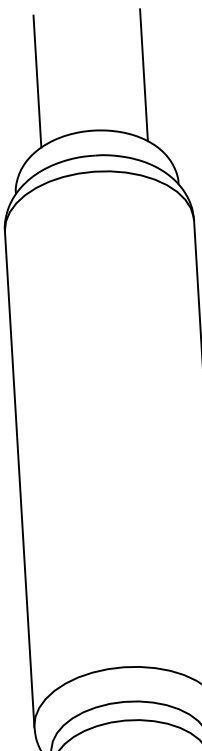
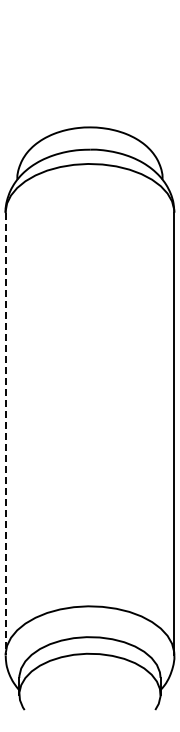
line: (143, 74) -> (137, 80), removed
line: (37, 81) -> (42, 80), removed
line: (19, 480) -> (5, 434), solid -> dashed

